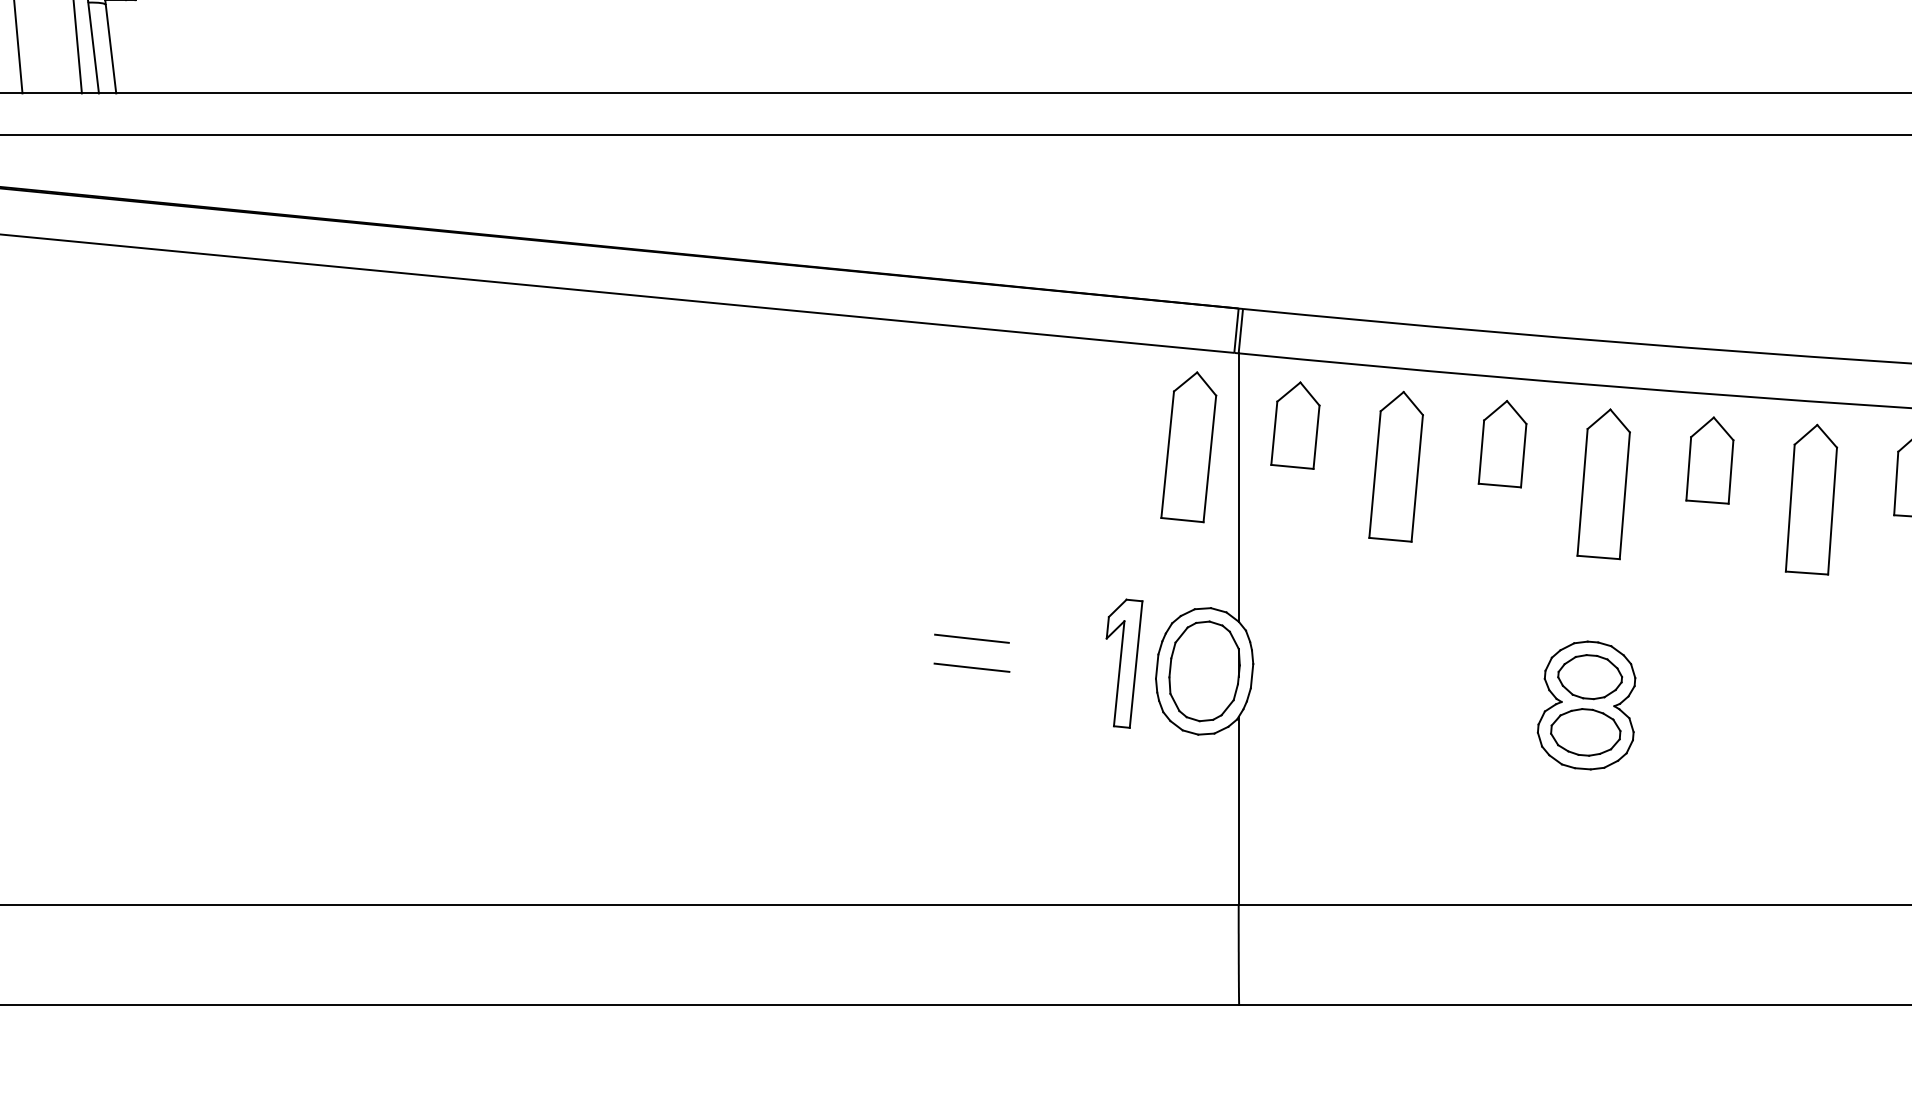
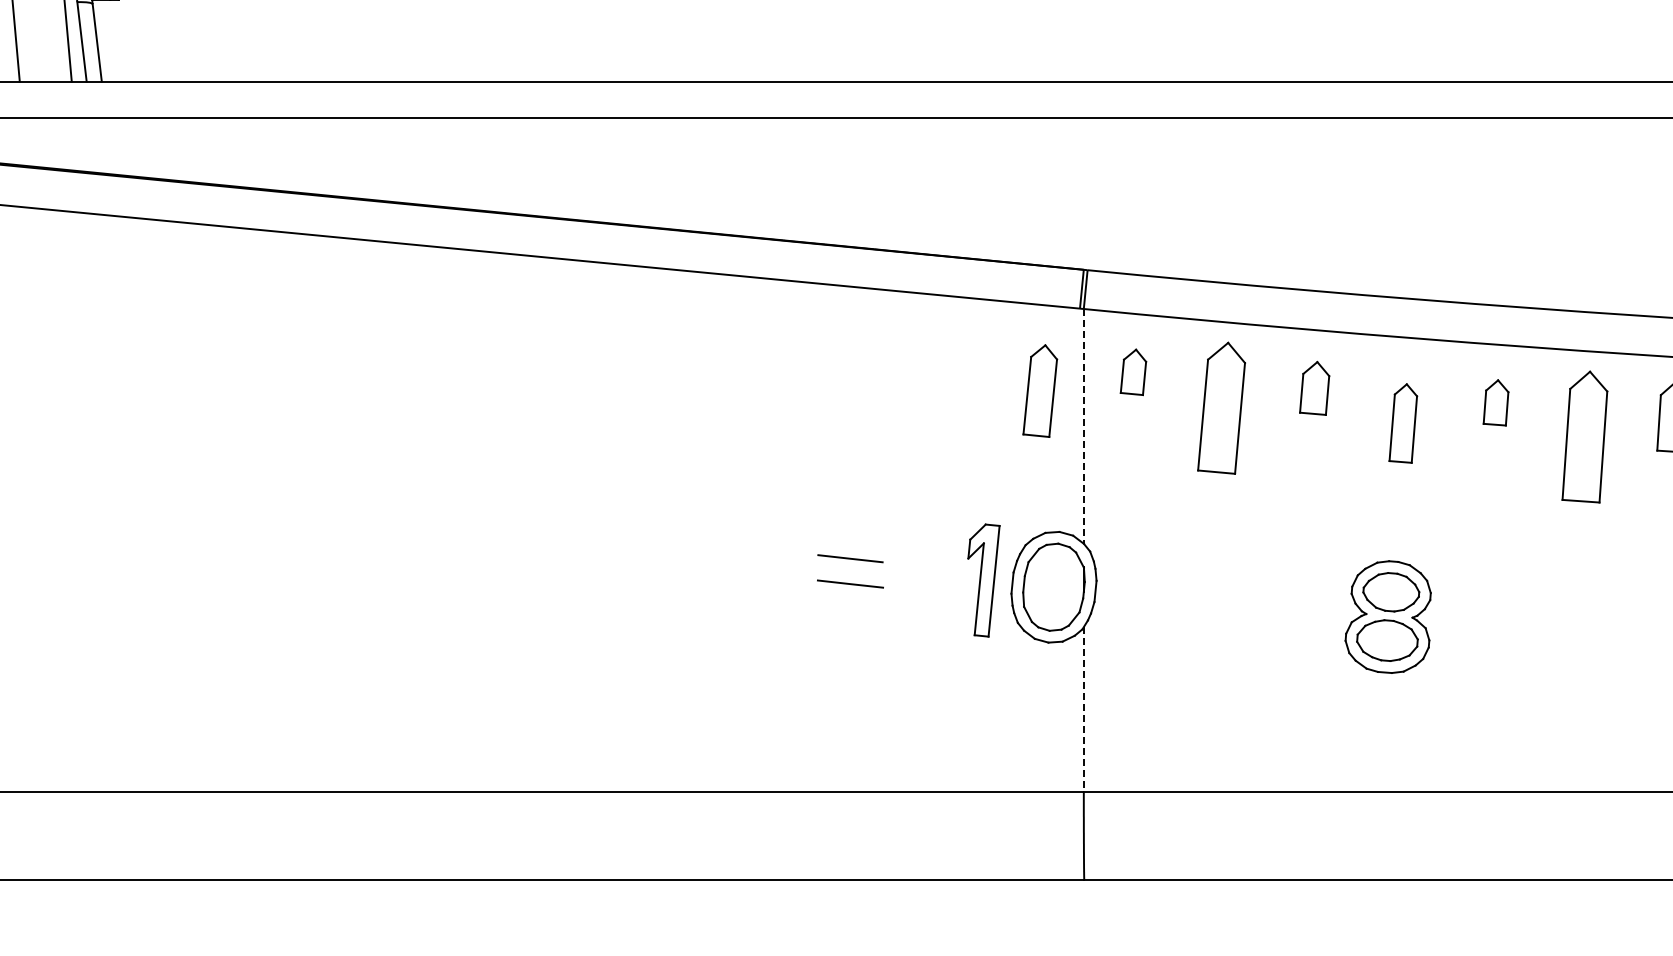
part: (1295, 425) -> (1133, 372), size x0.6
part: (1502, 444) -> (1314, 388), size x0.7
part: (1189, 446) -> (1040, 390), size x0.7
part: (1709, 460) -> (1495, 402), size x0.6
part: (1604, 484) -> (1403, 423), size x0.6
line: (1238, 487) -> (1083, 426), solid -> dashed
line: (1238, 811) -> (1083, 709), solid -> dashed

